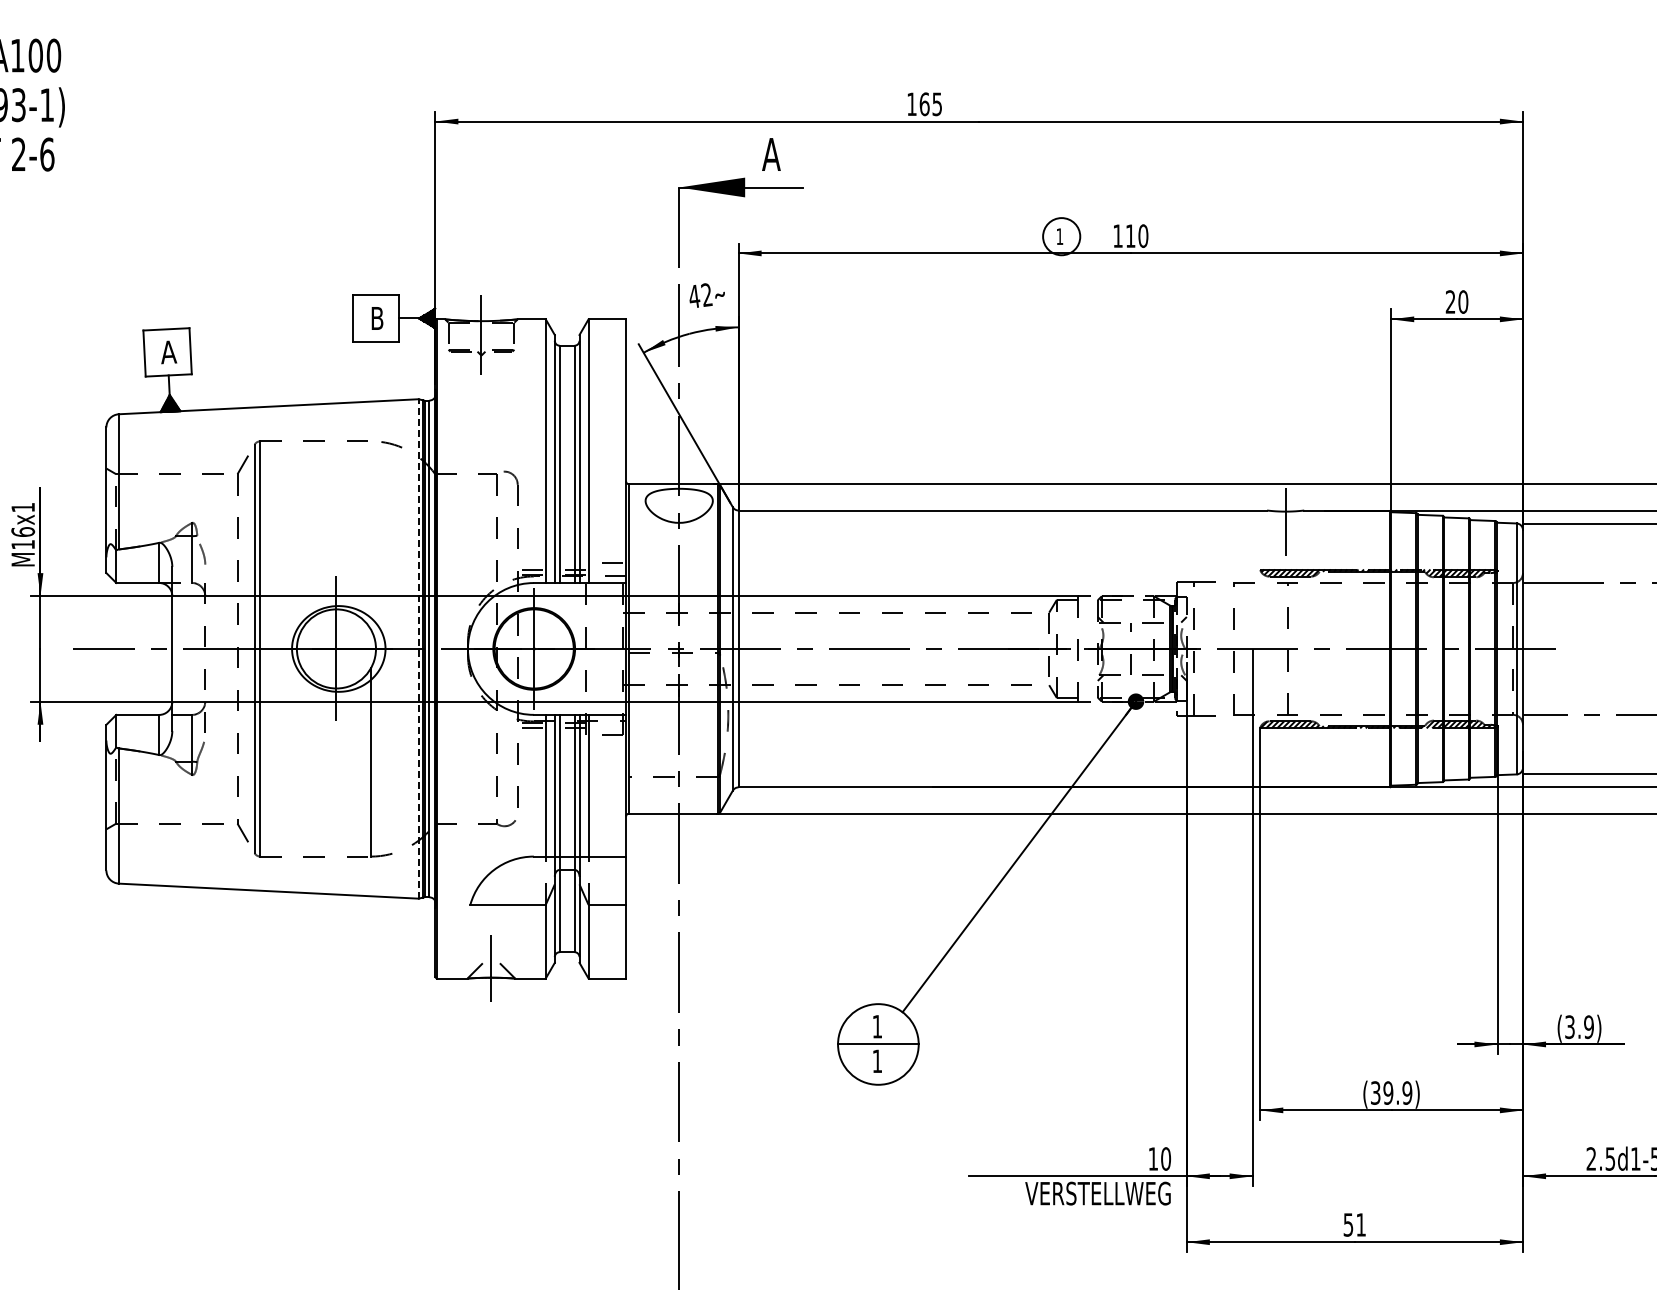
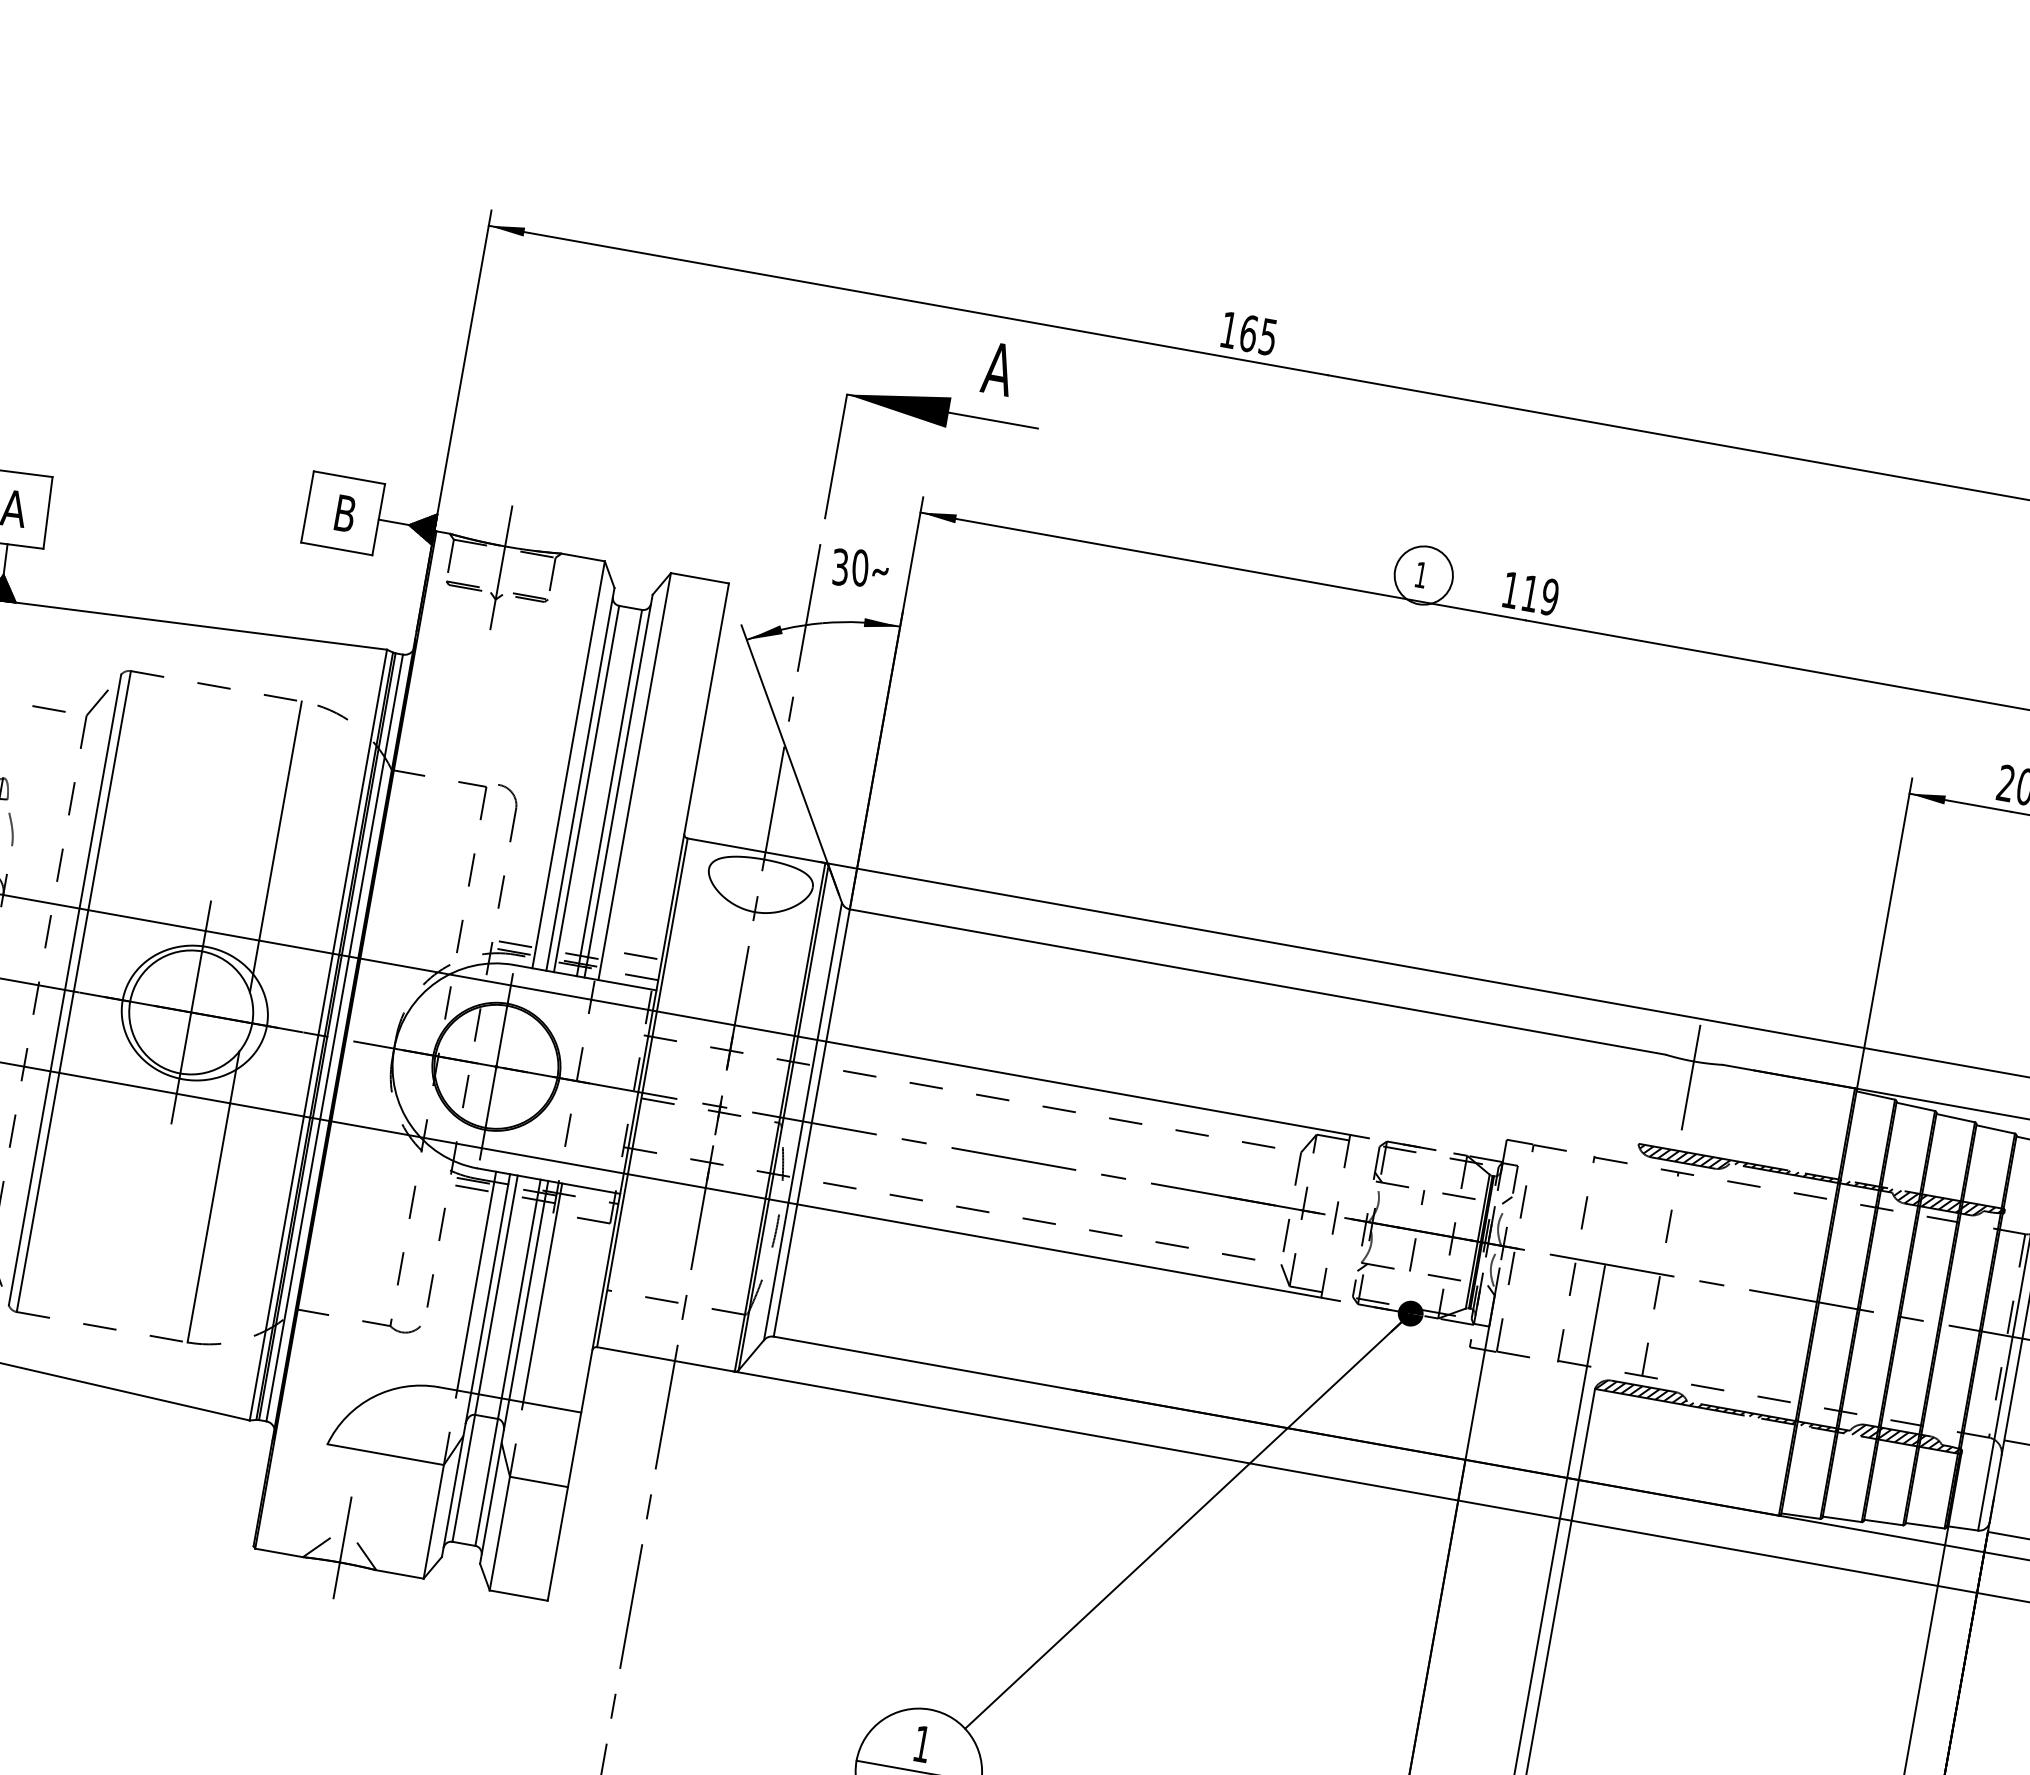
text: (1143, 235) -> (1550, 596), 110 -> 119
text: (700, 295) -> (850, 567), 42 -> 30
line: (371, 535) -> (276, 847), added
line: (418, 648) -> (317, 1034), dashed -> solid

